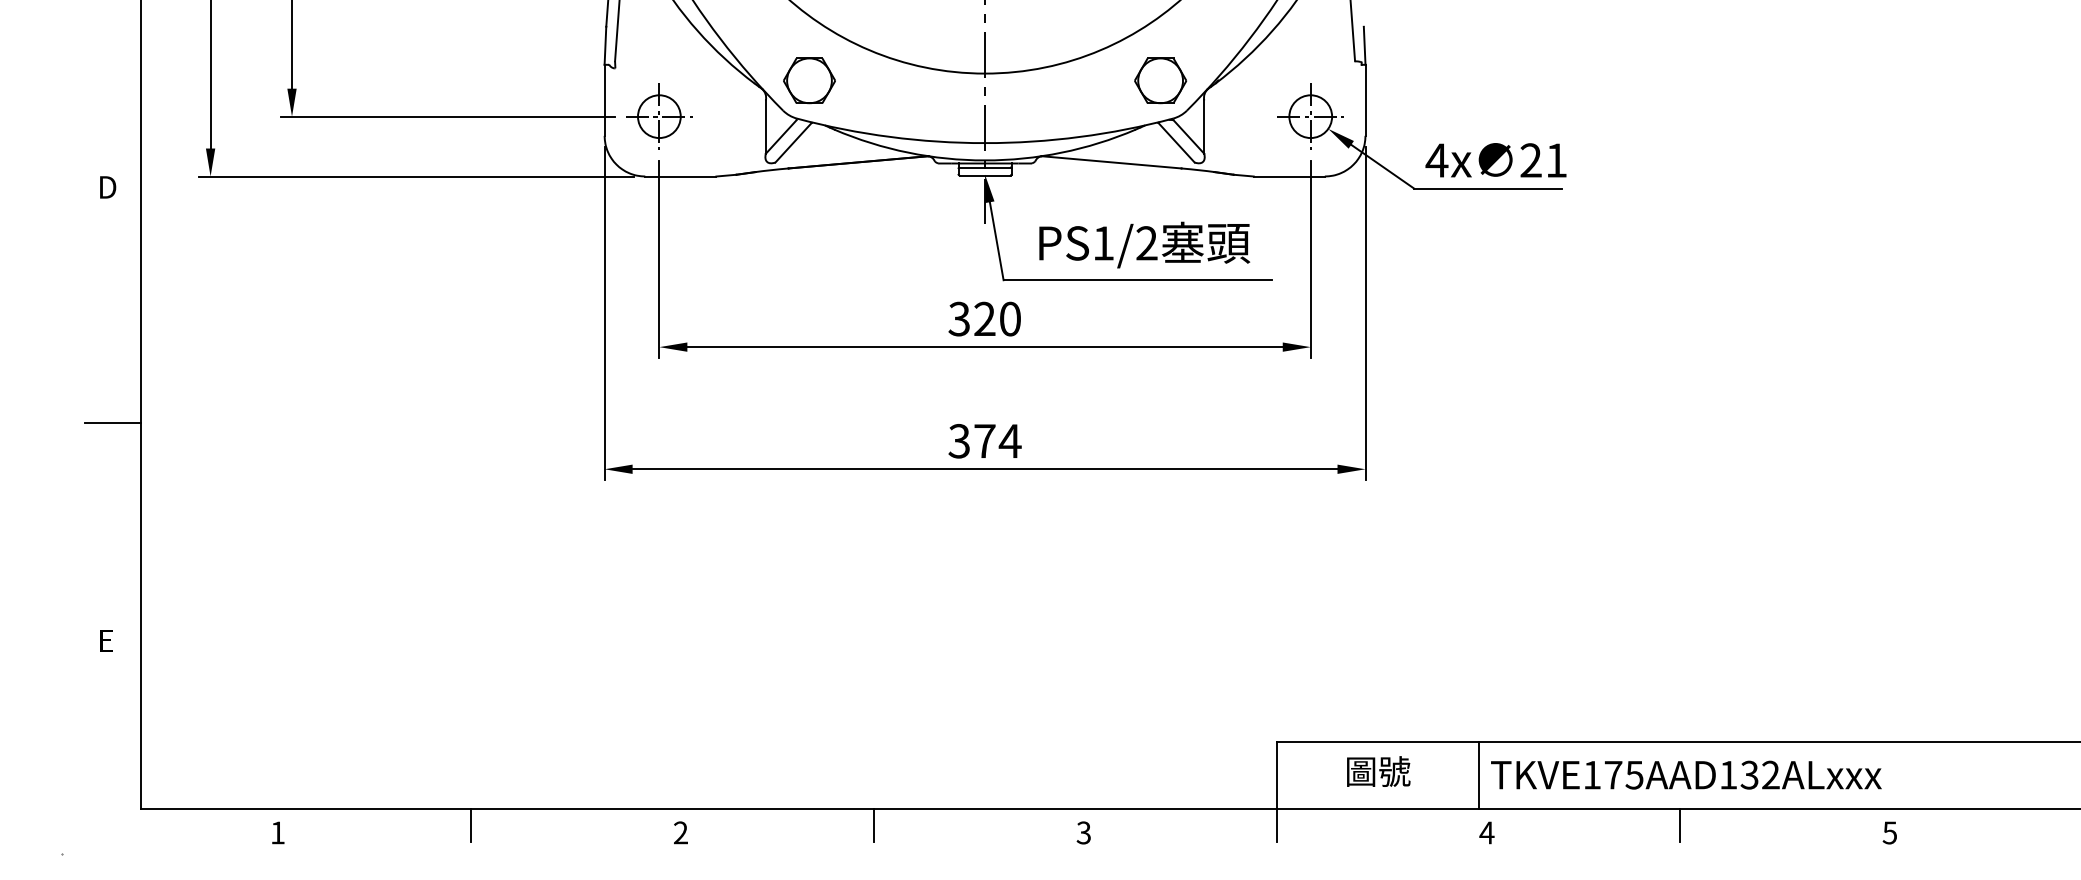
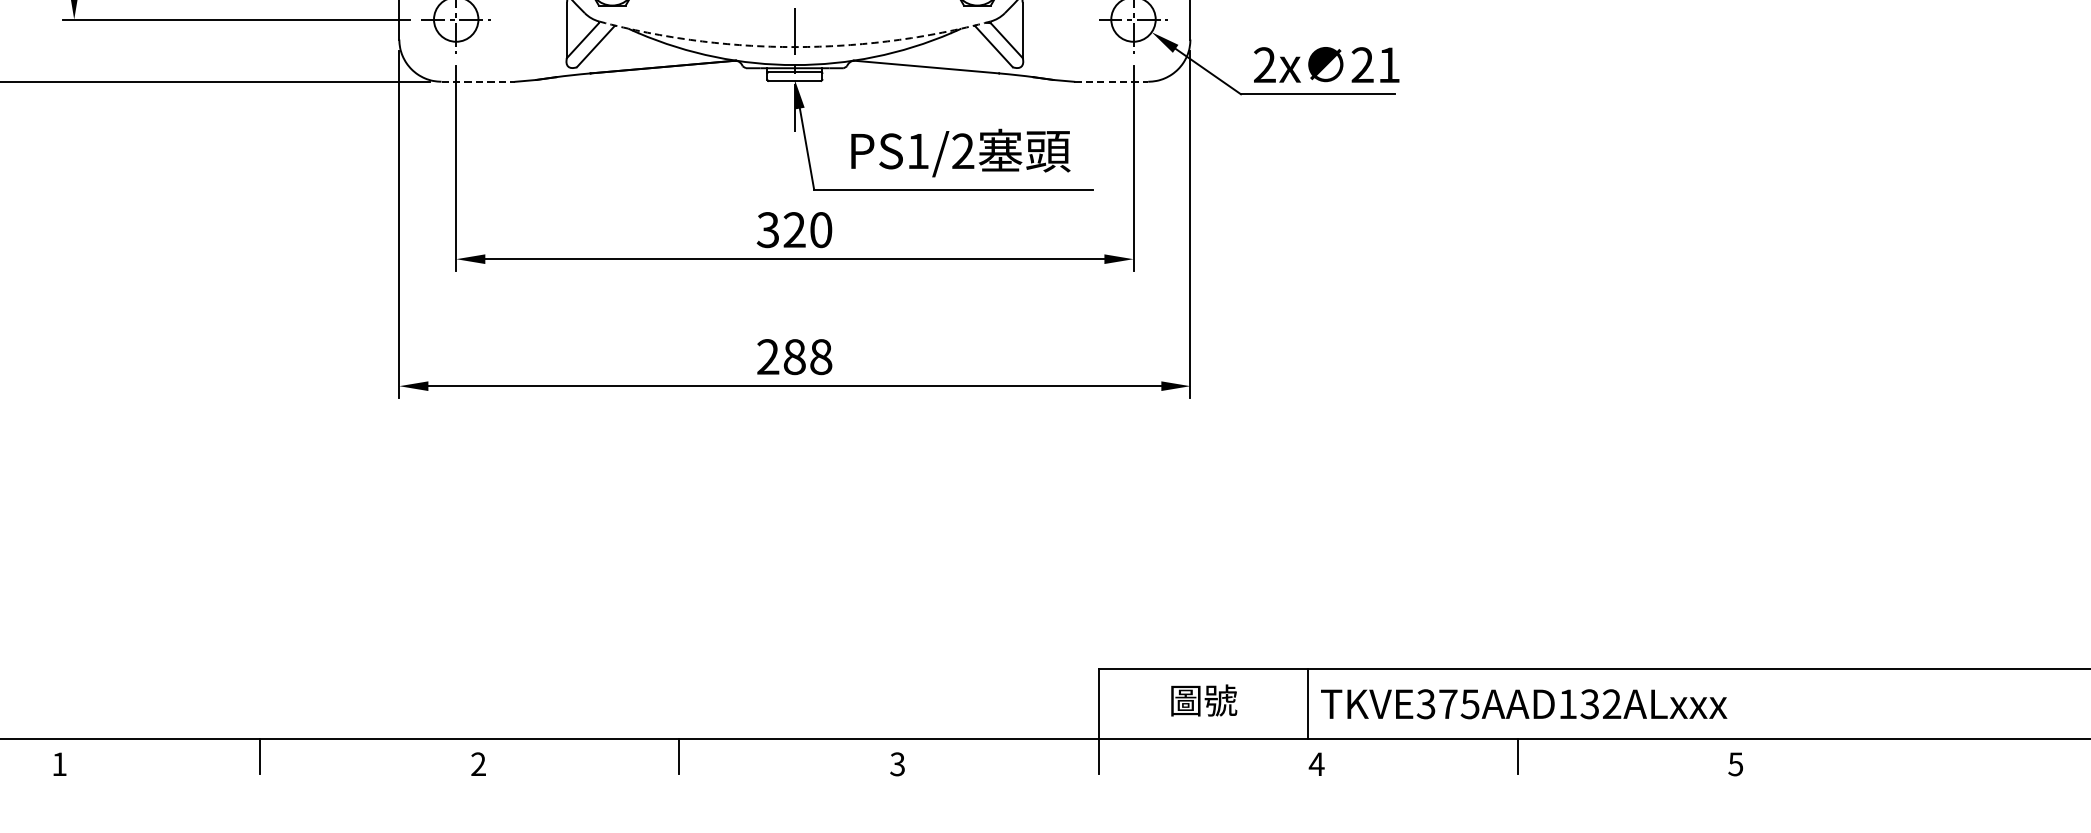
arc: (985, 143) -> (795, 47), solid -> dashed
text: (1436, 160) -> (1264, 65), 4x -> 2x
line: (680, 176) -> (478, 81), solid -> dashed
line: (1289, 176) -> (1111, 81), solid -> dashed
text: (984, 441) -> (794, 357), 374 -> 288
text: (1591, 774) -> (1425, 703), TKVE175AAD132ALxxx -> TKVE375AAD132ALxxx

